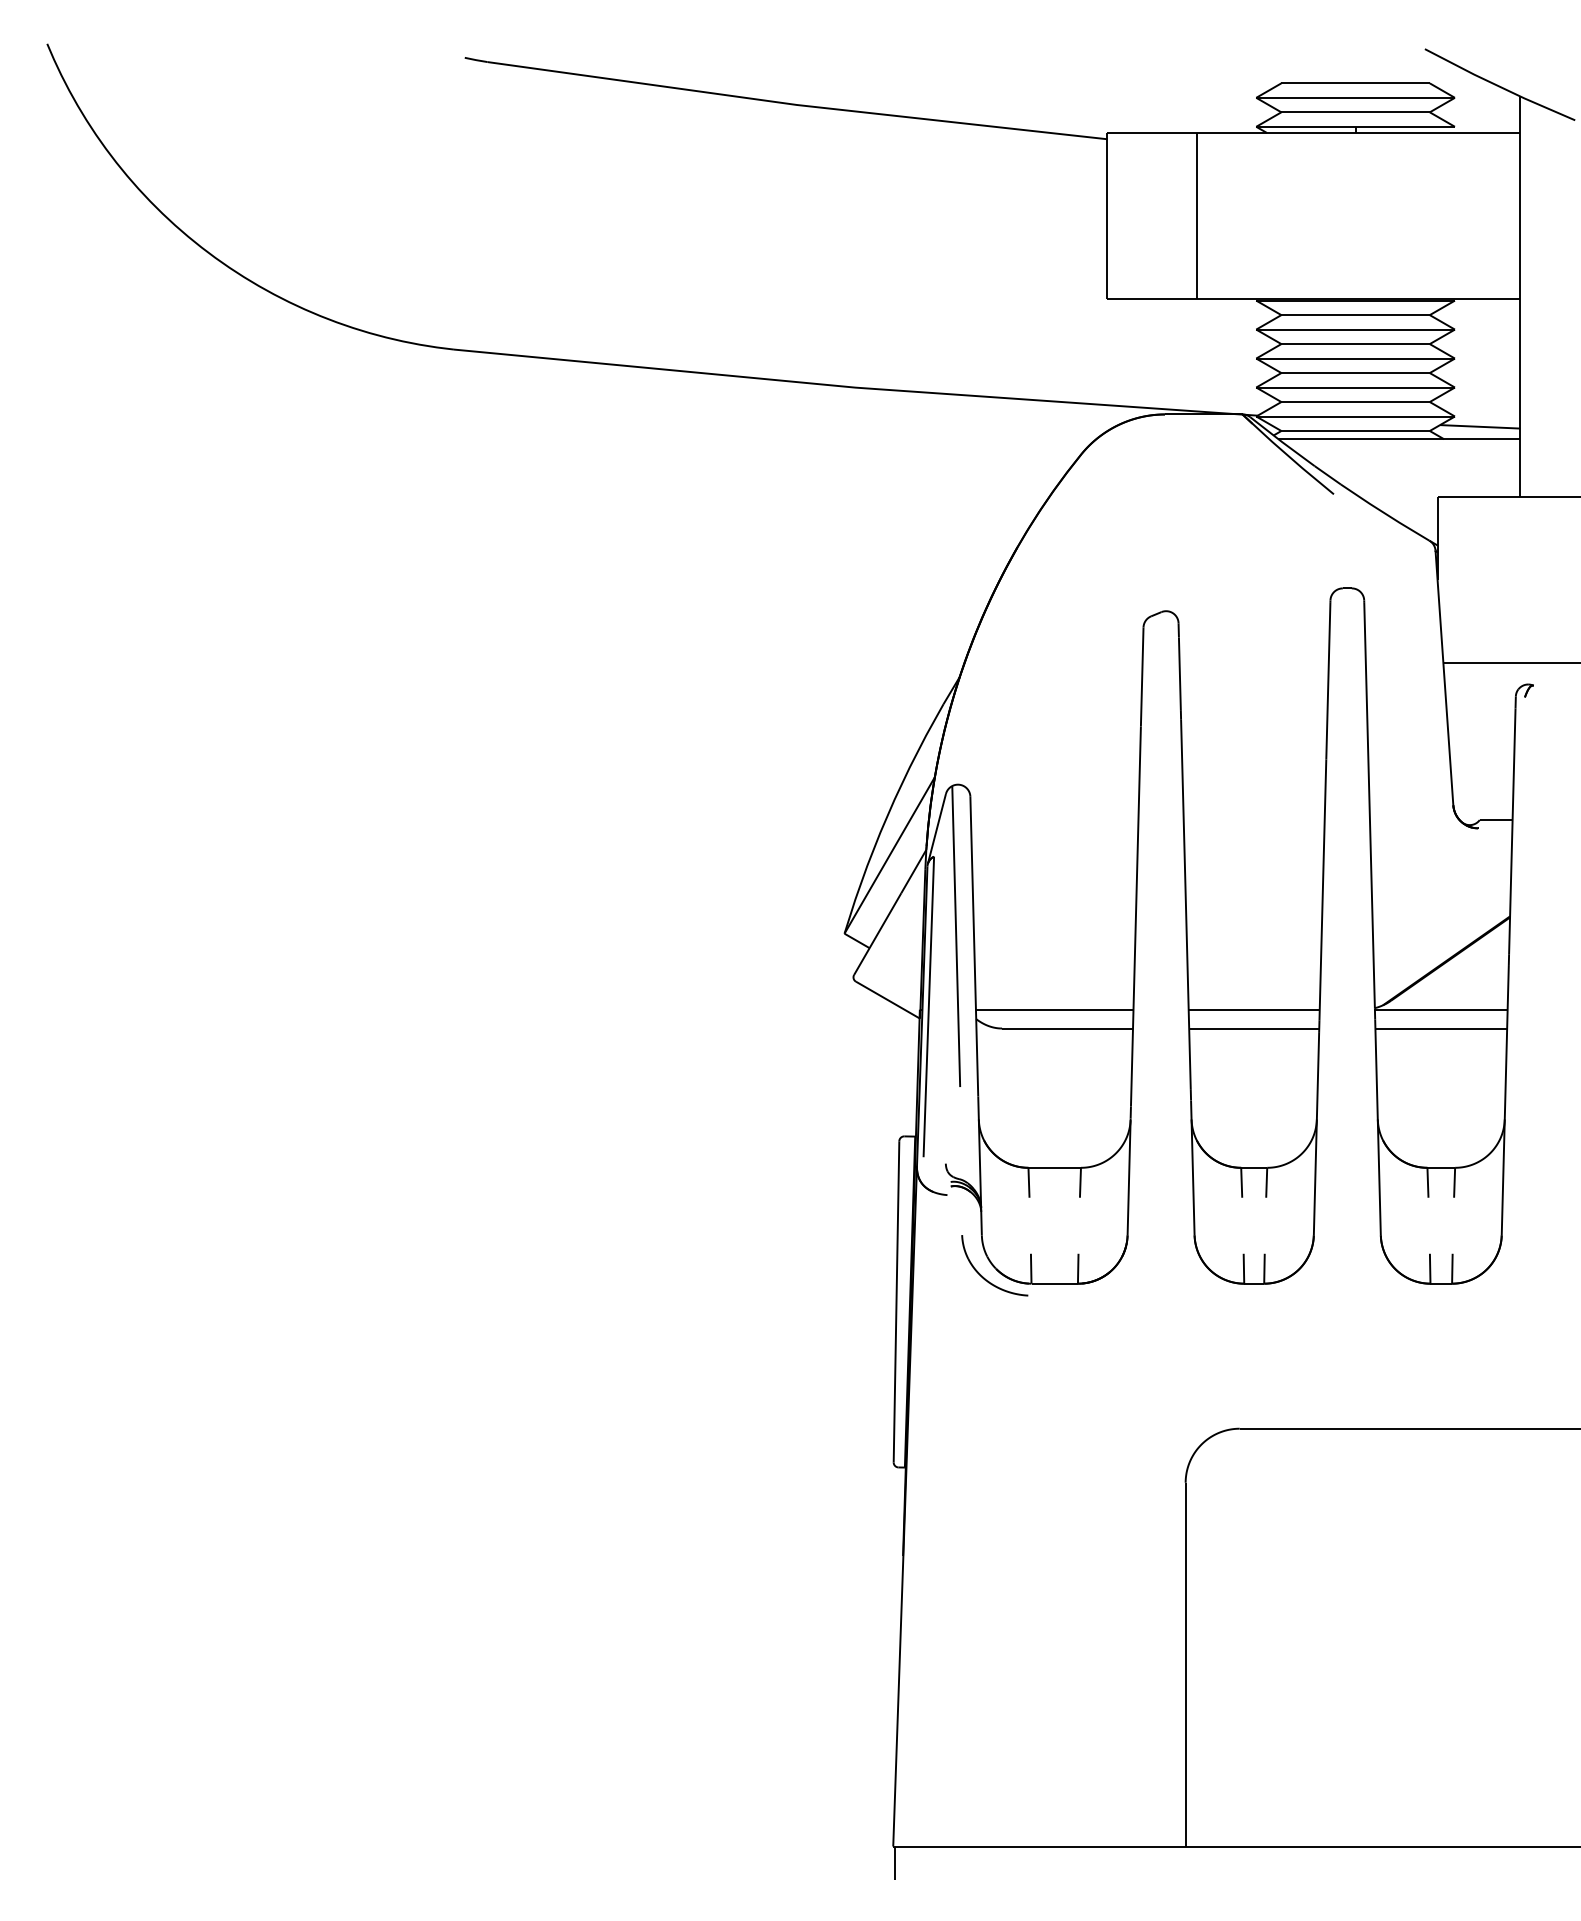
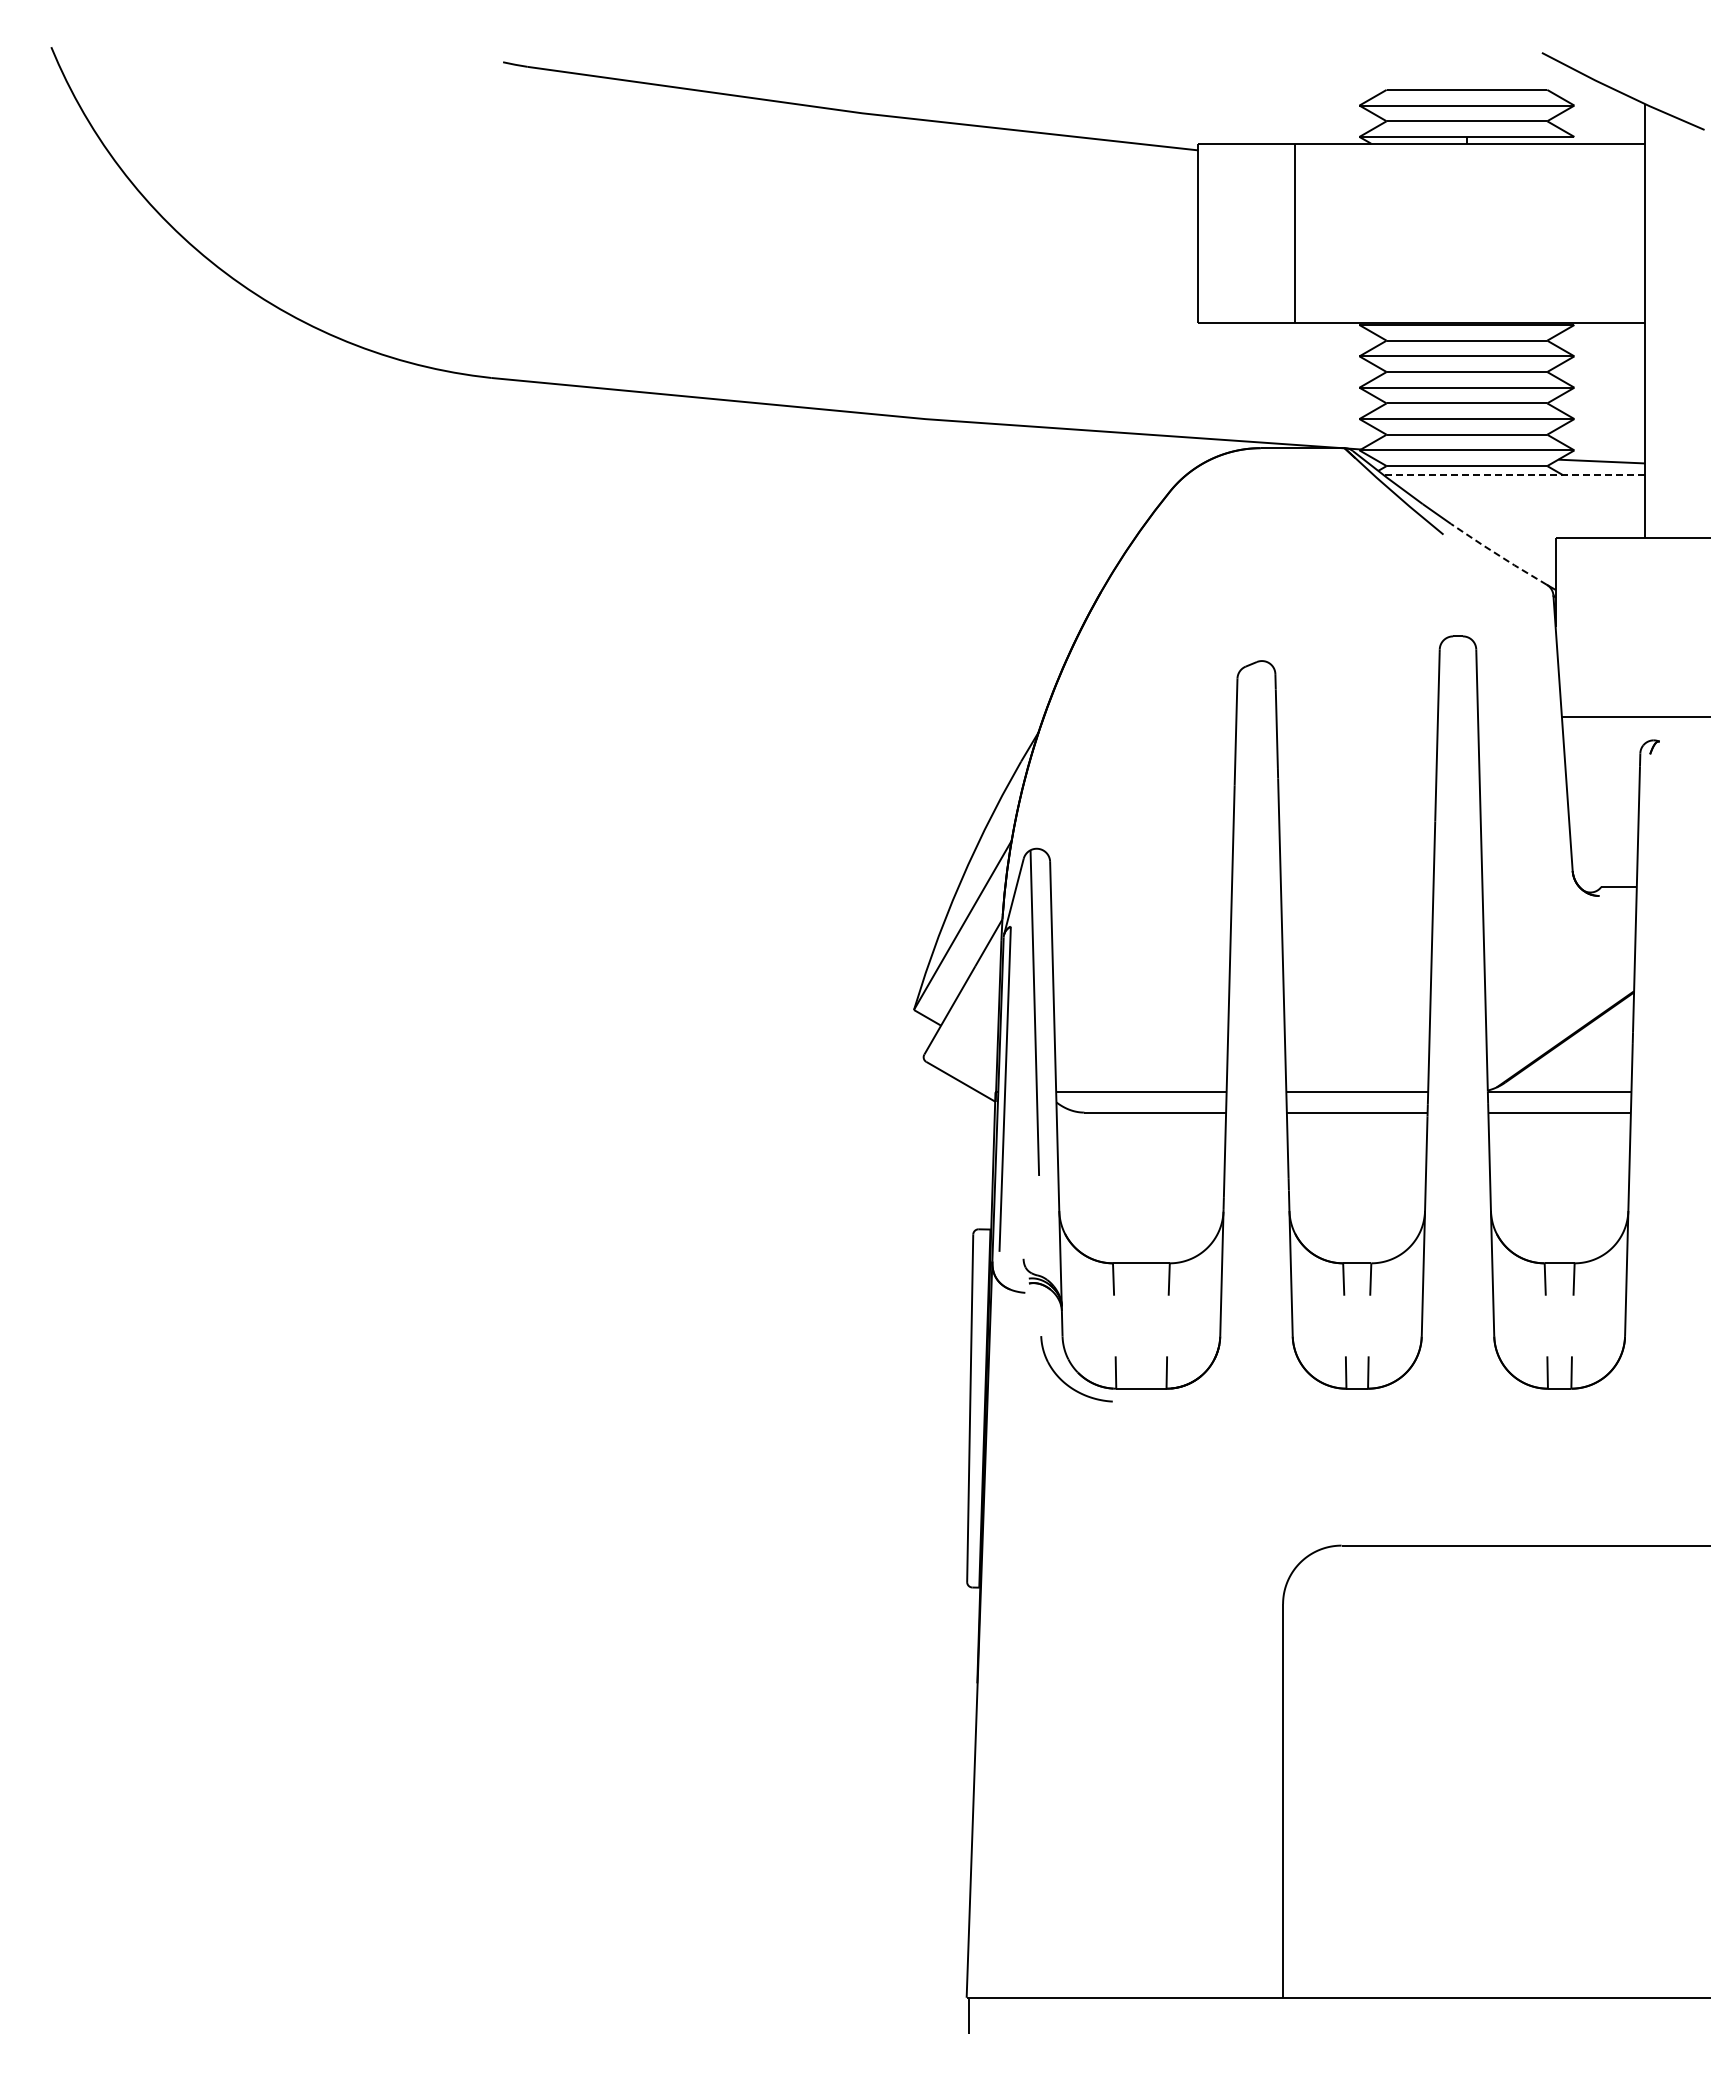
line: (1399, 439) -> (1514, 475), solid -> dashed
line: (1384, 513) -> (1498, 555), solid -> dashed

